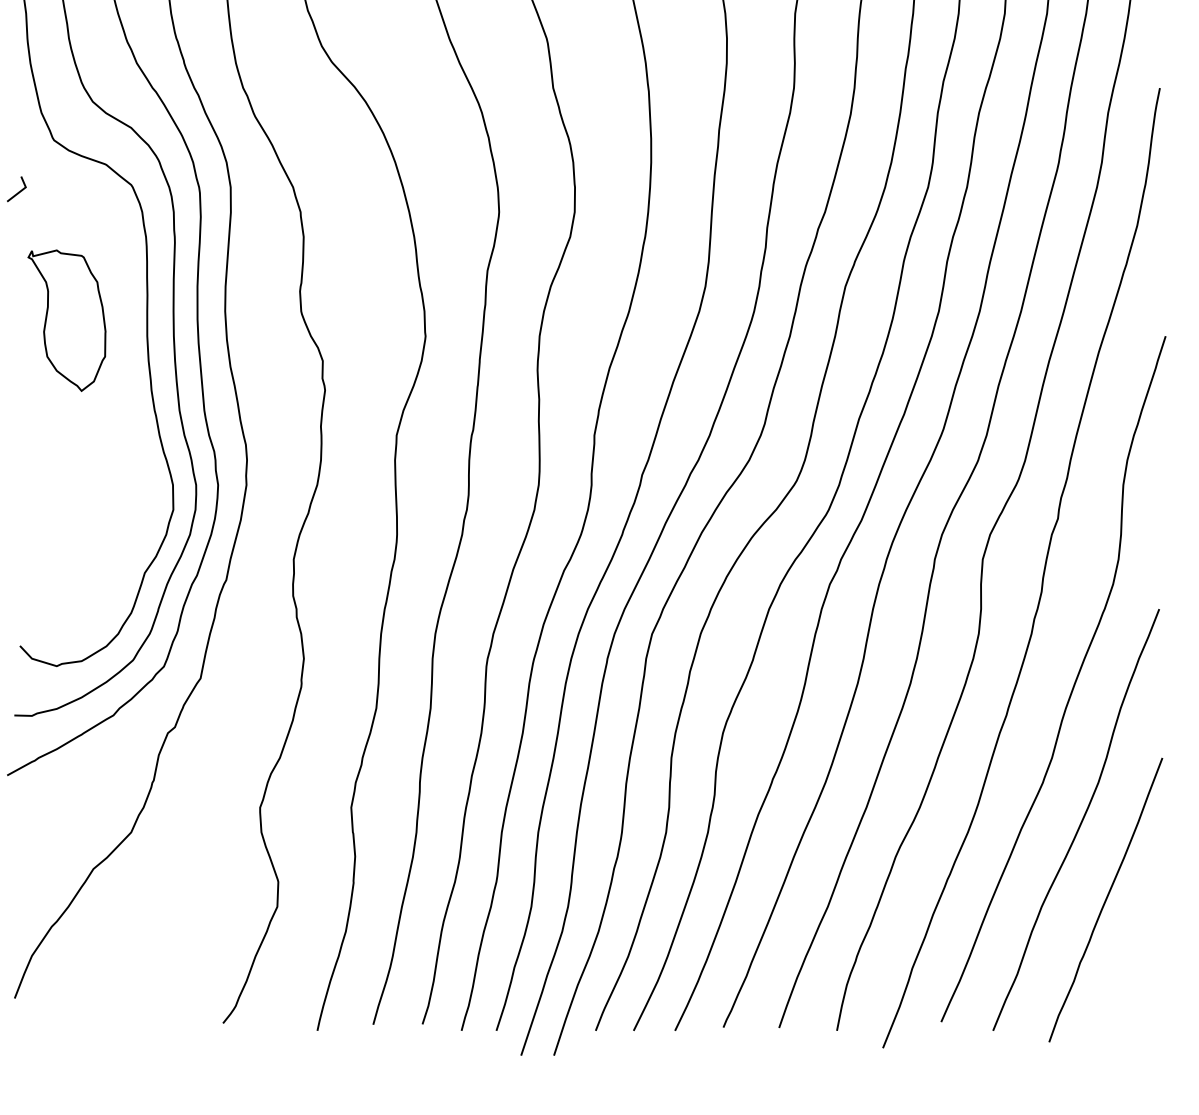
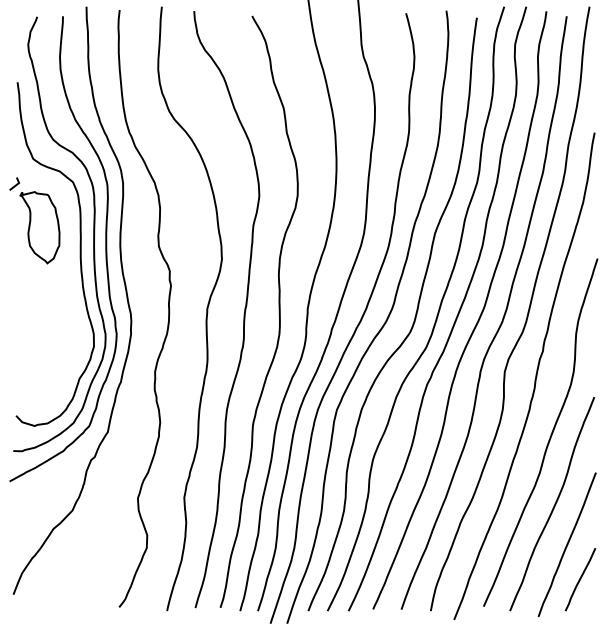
part: (66, 320) -> (39, 227), moved
curve: (1131, 968) -> (580, 579), added

